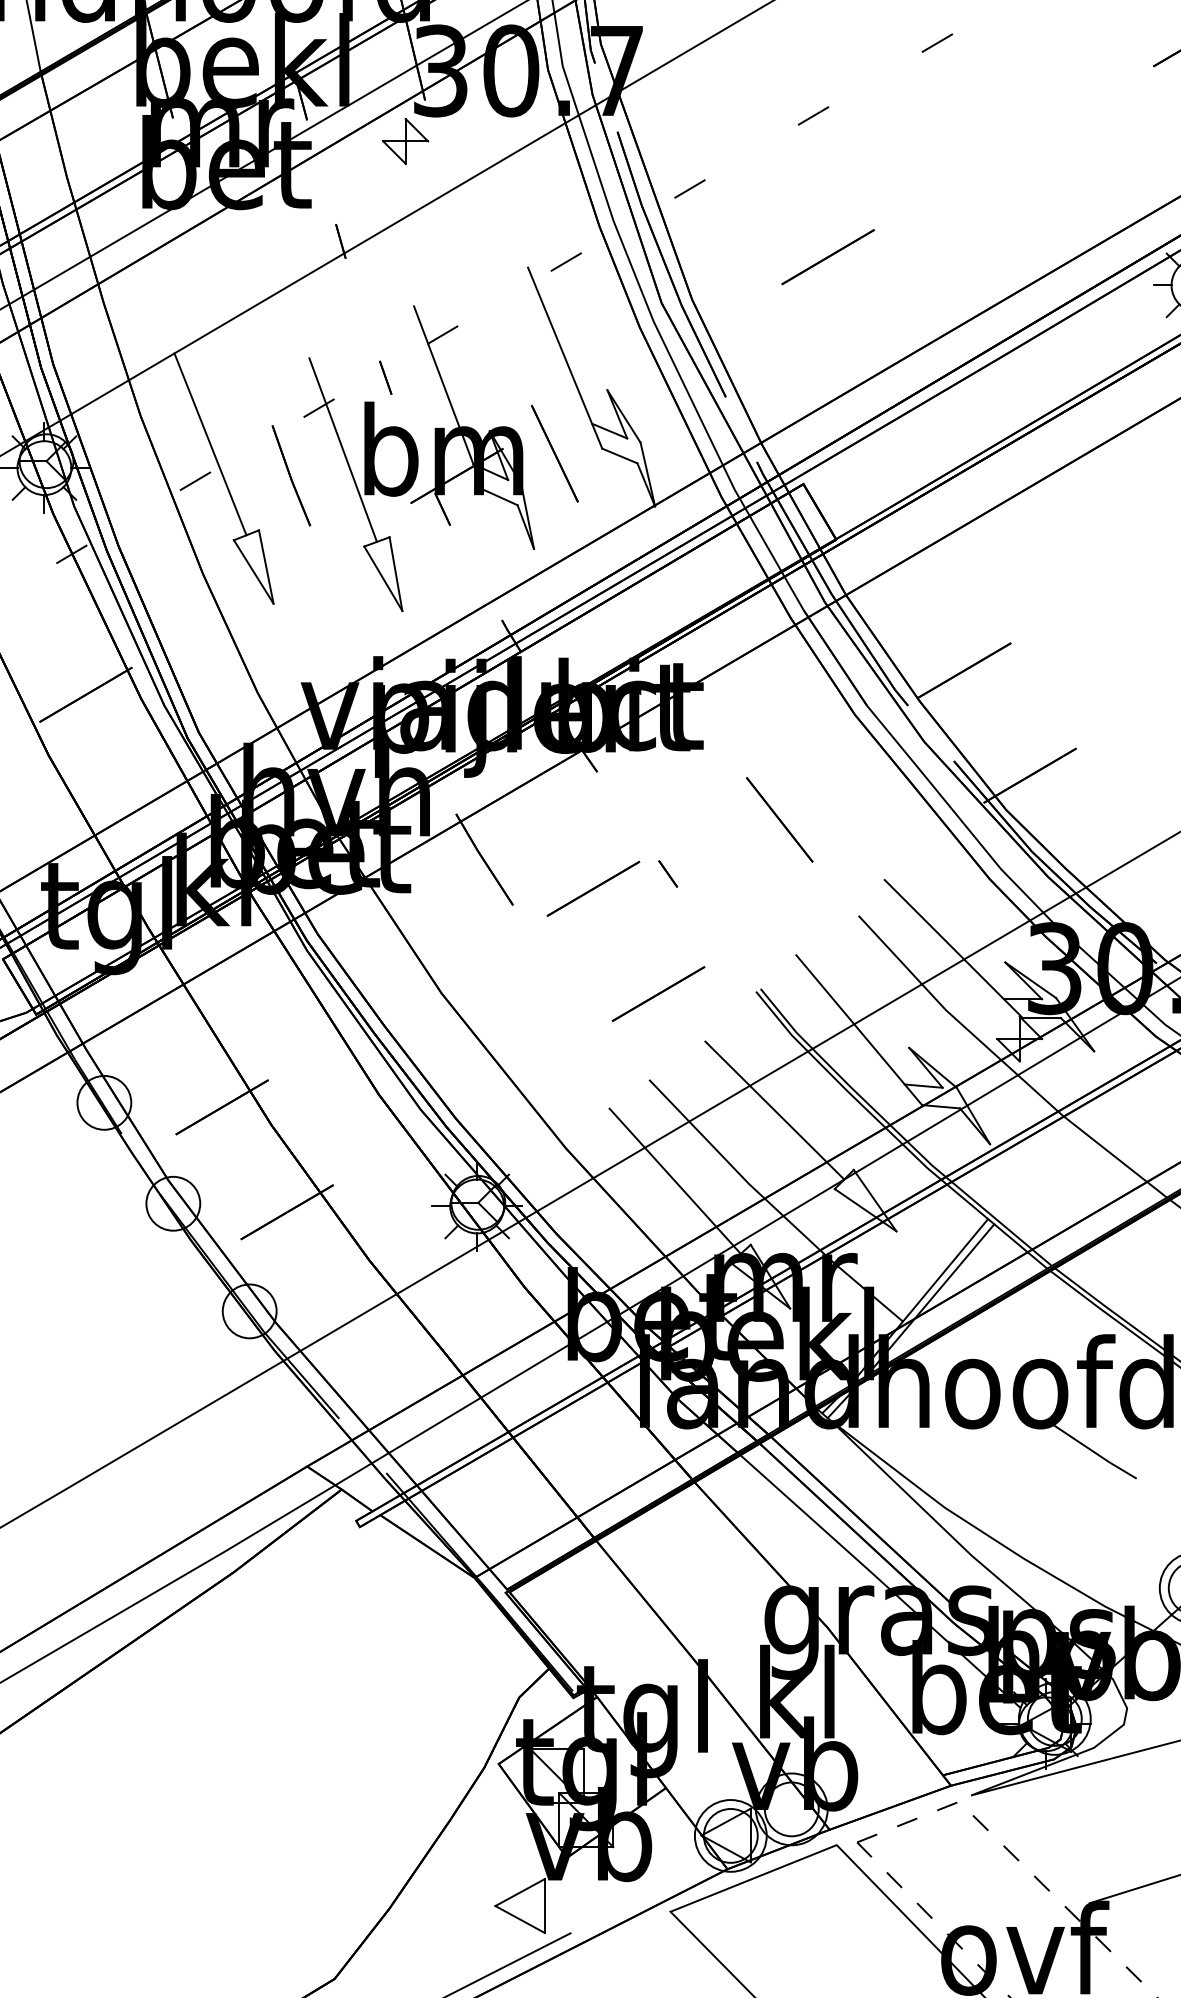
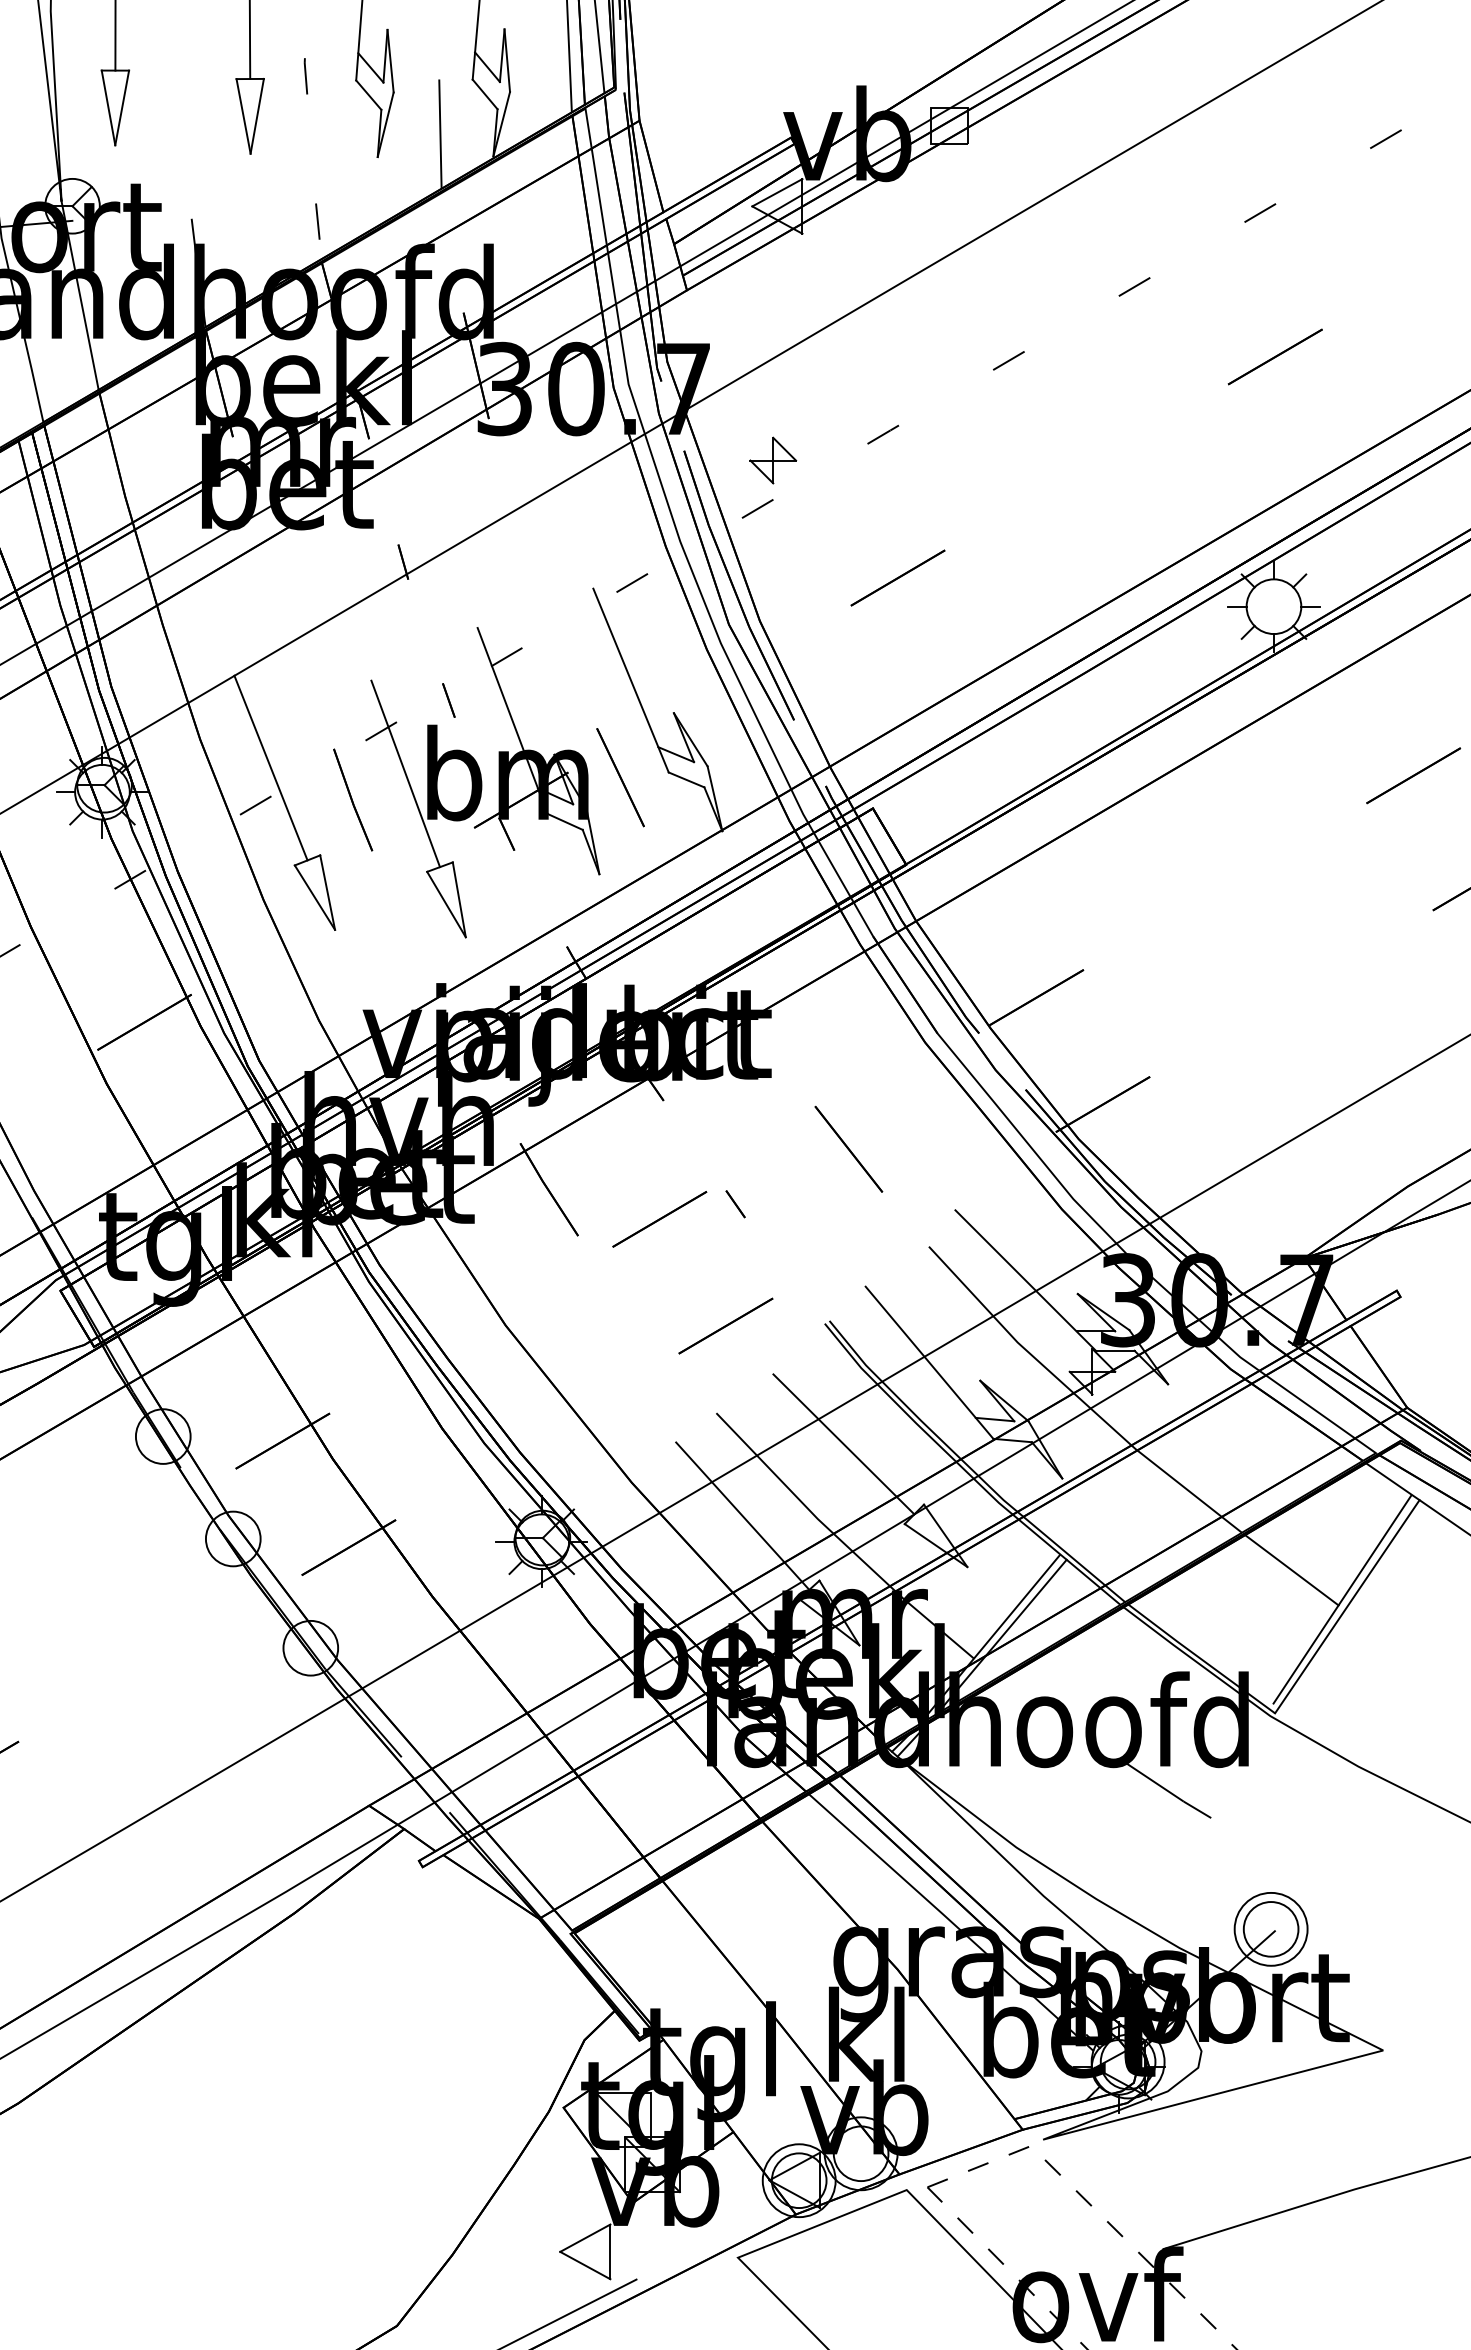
part: (406, 141) -> (773, 460), moved

